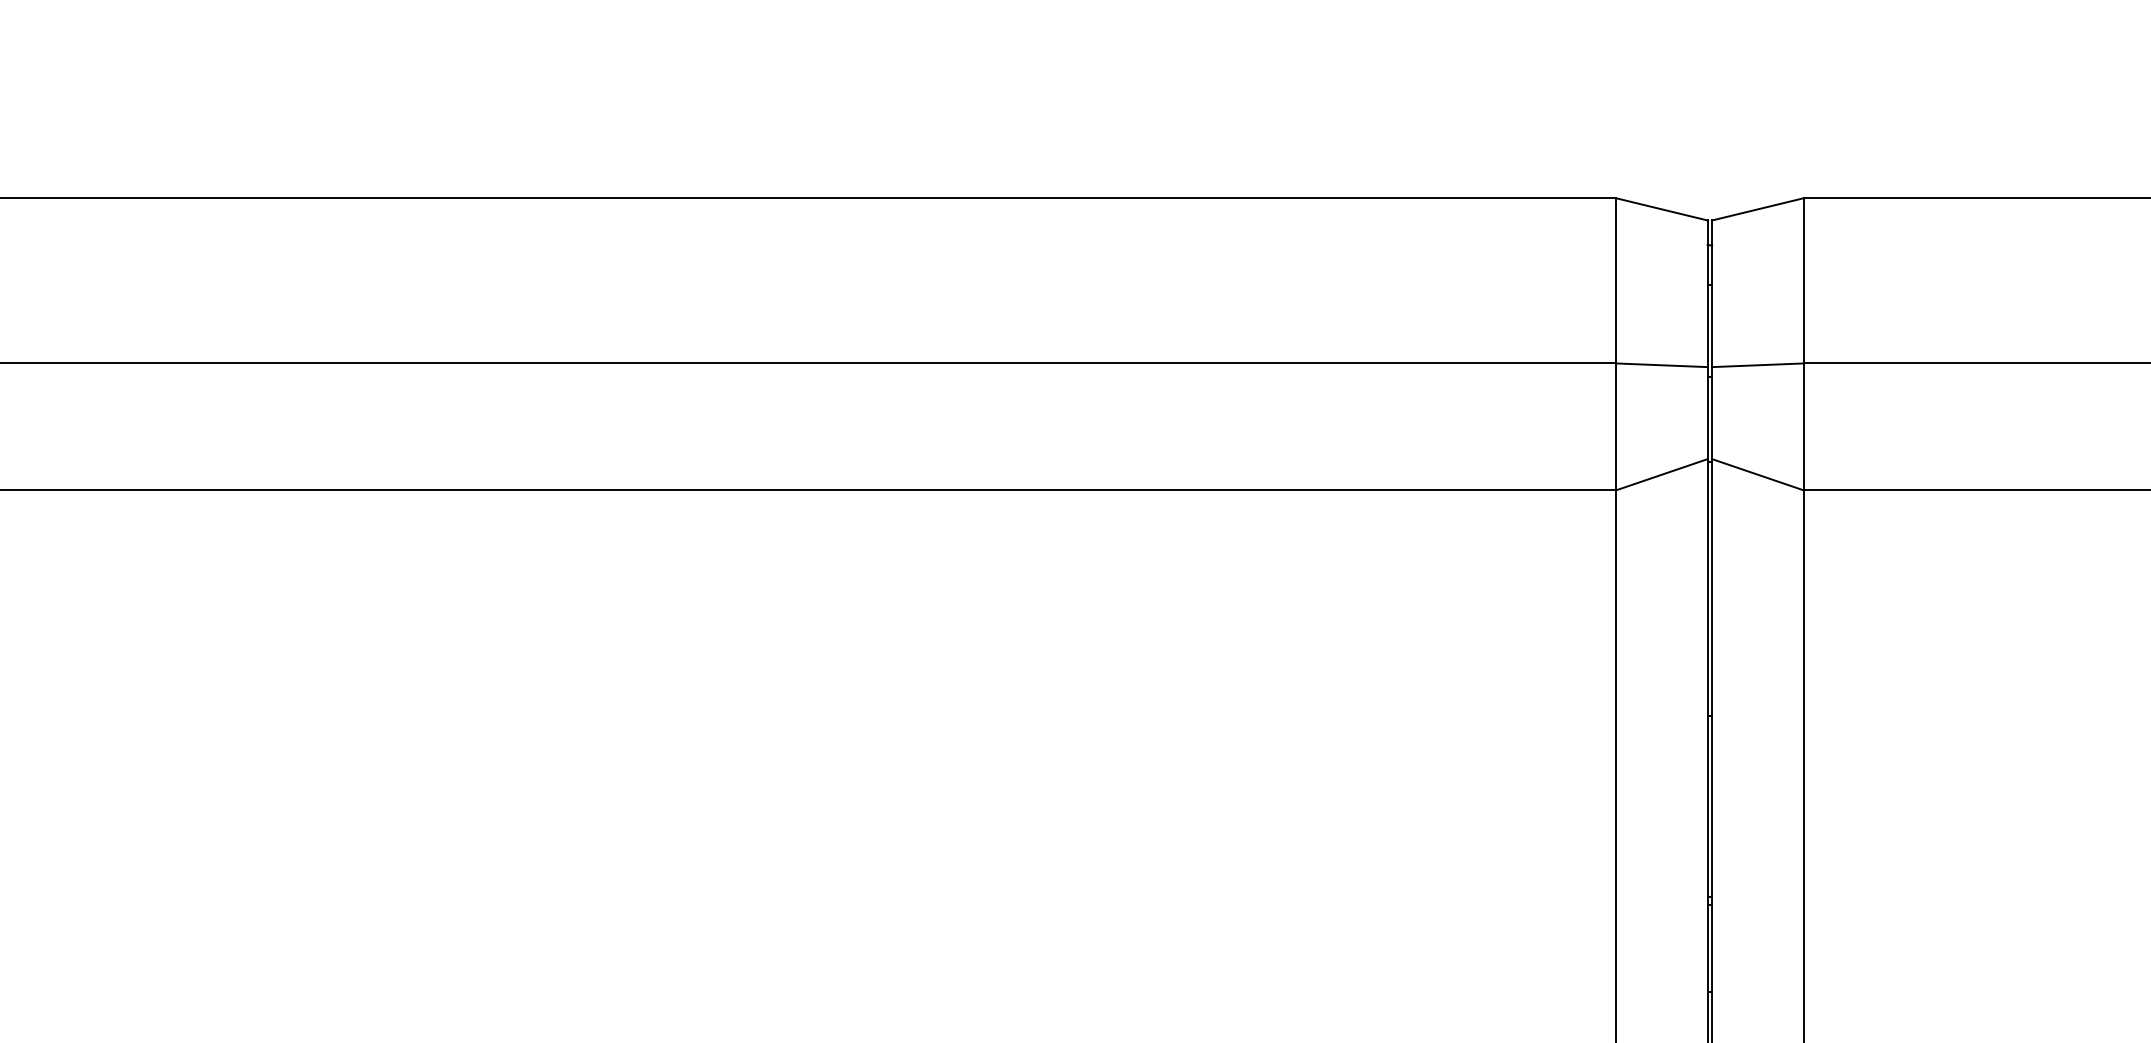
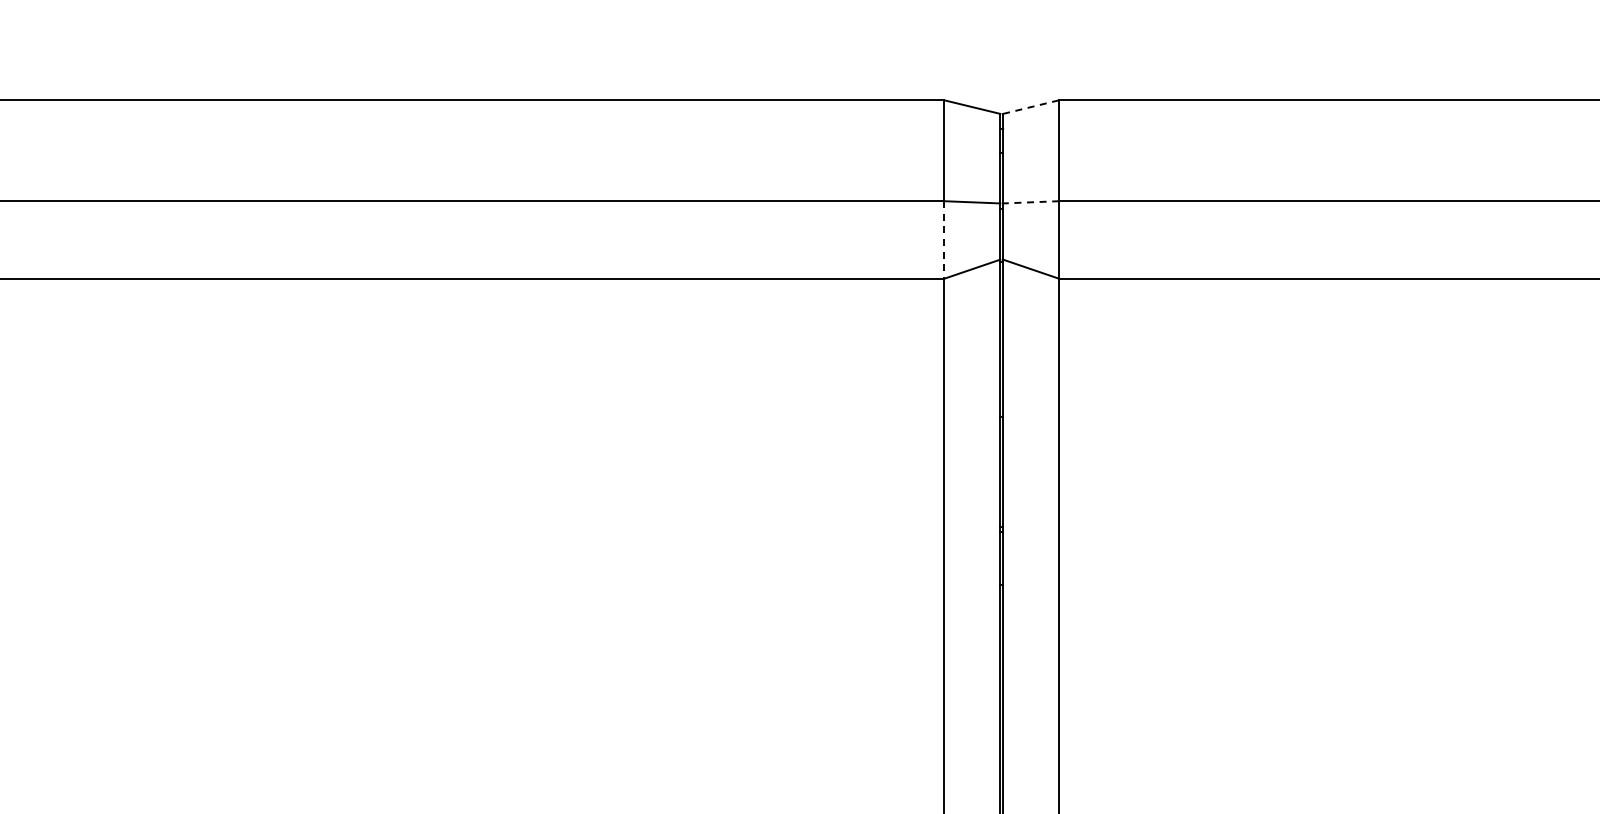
line: (1758, 209) -> (1031, 107), solid -> dashed
line: (1756, 365) -> (1030, 202), solid -> dashed
line: (1616, 426) -> (944, 239), solid -> dashed

